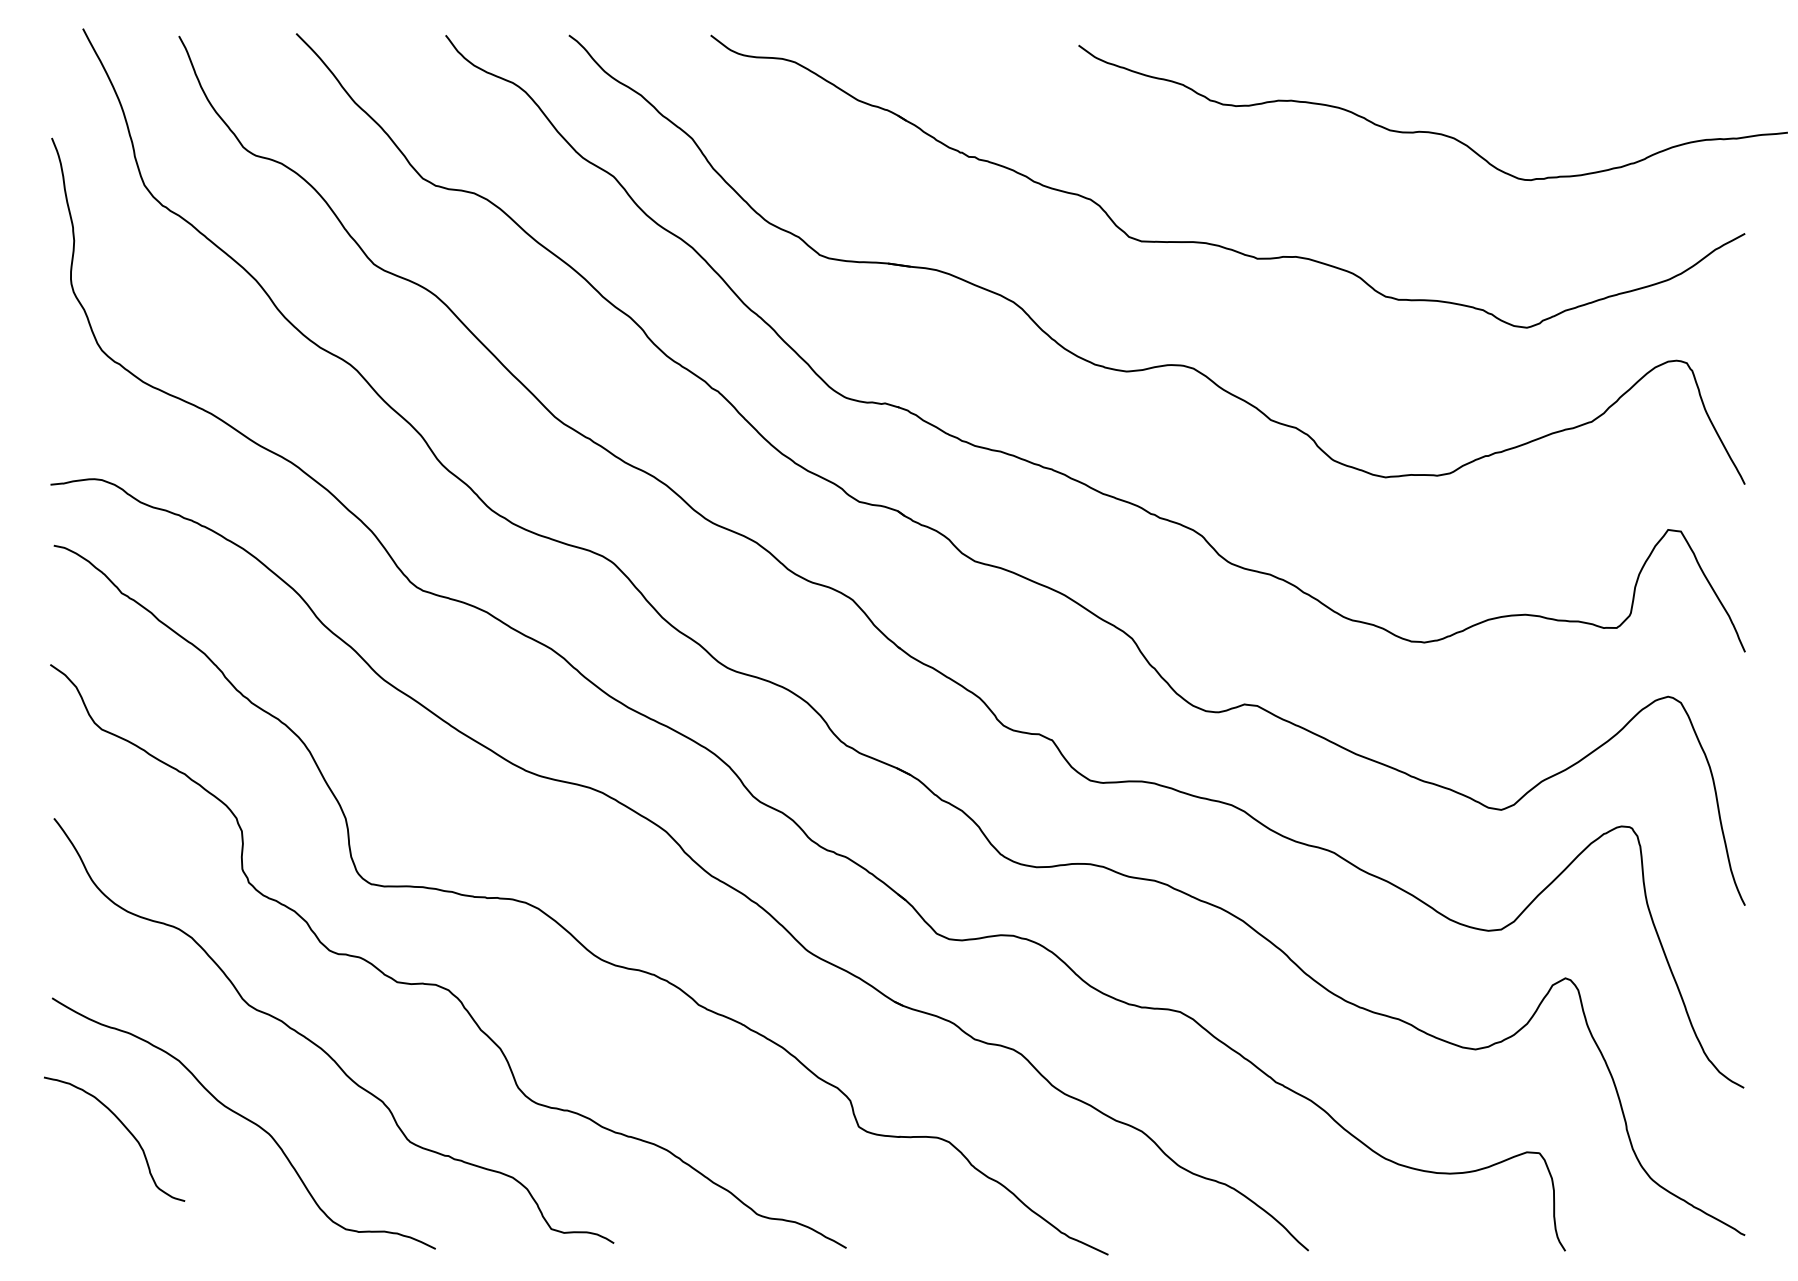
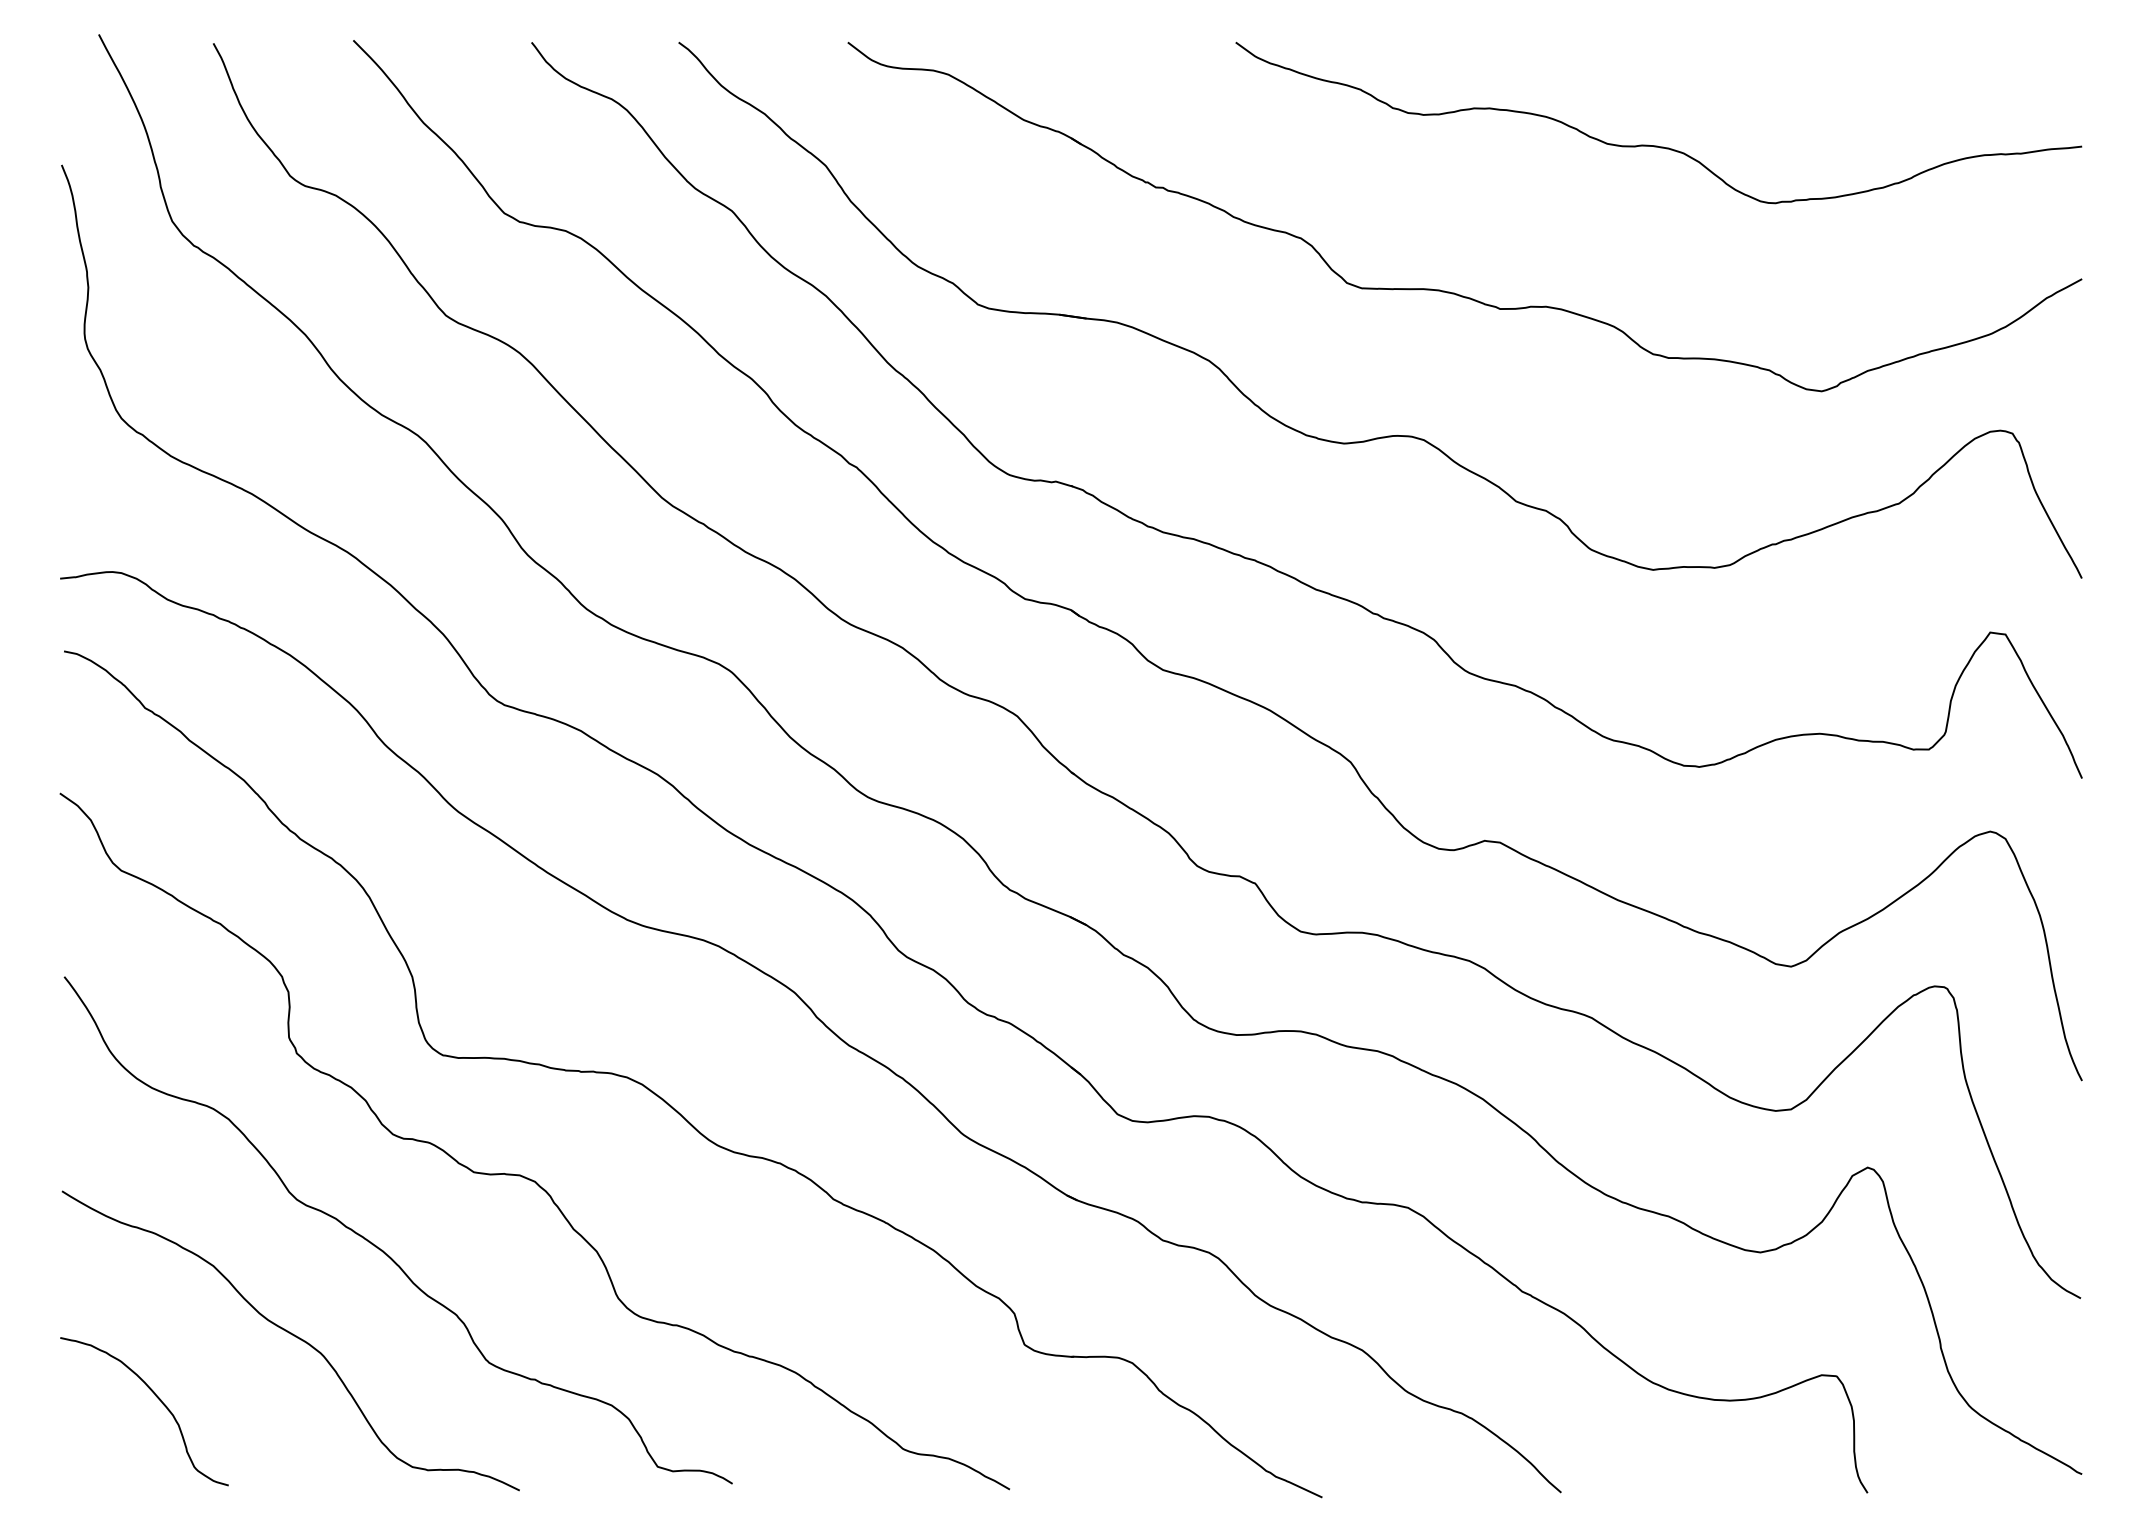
curve: (1432, 131) -> (1657, 145), moved
curve: (125, 1128) -> (157, 1398), moved

